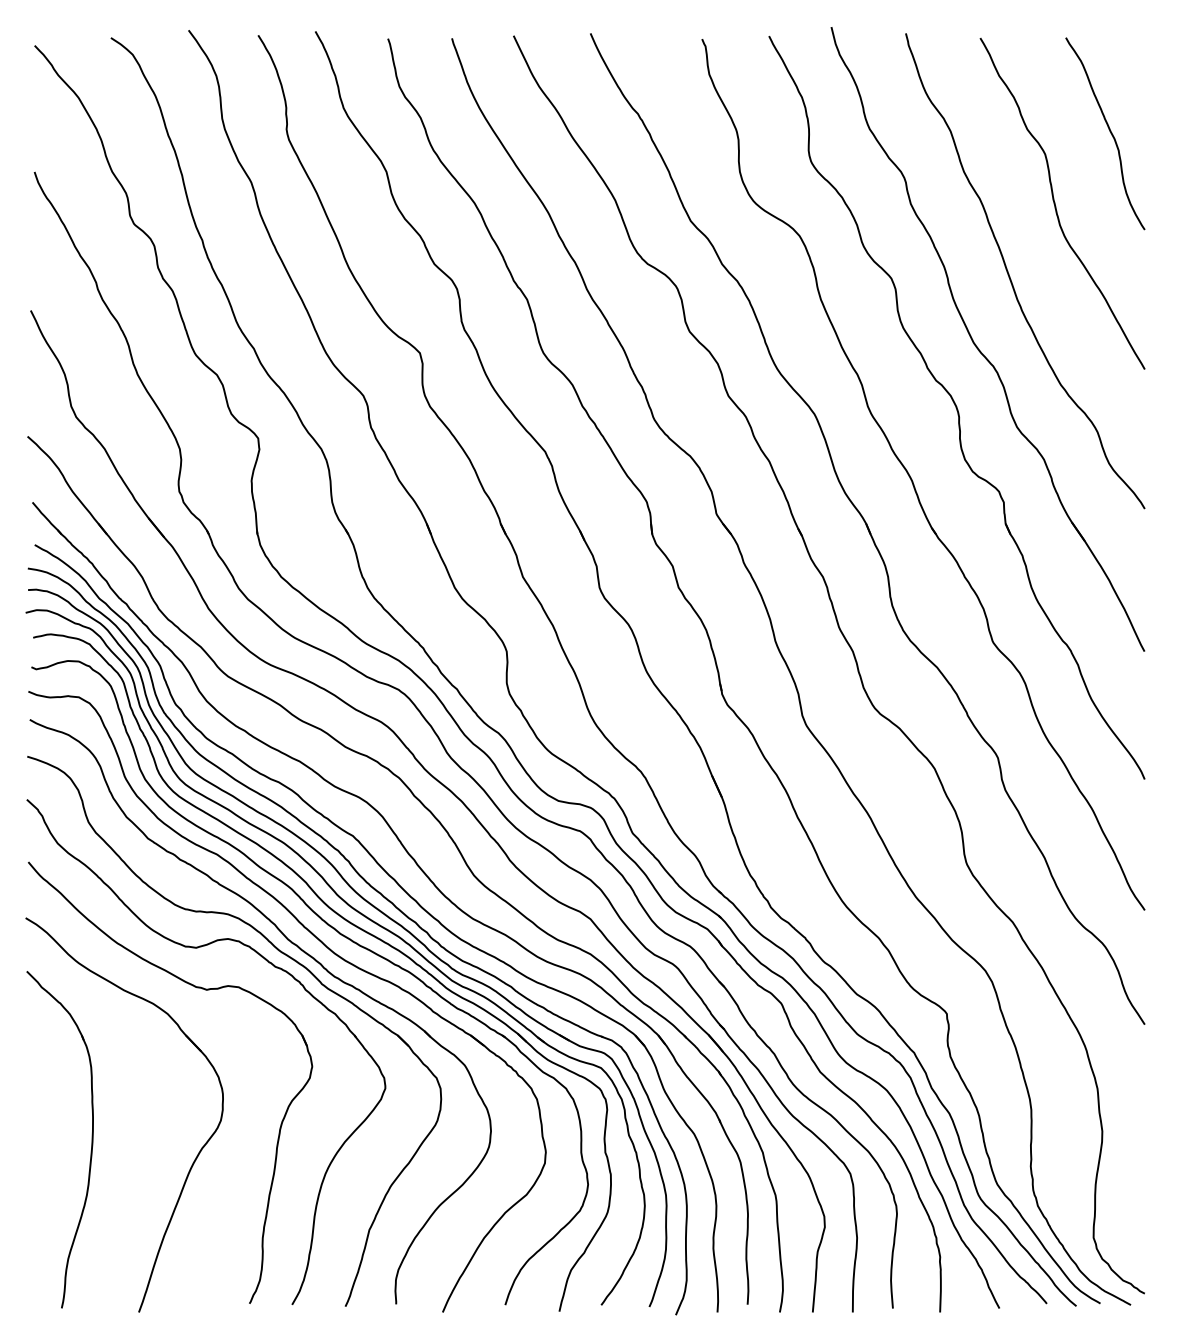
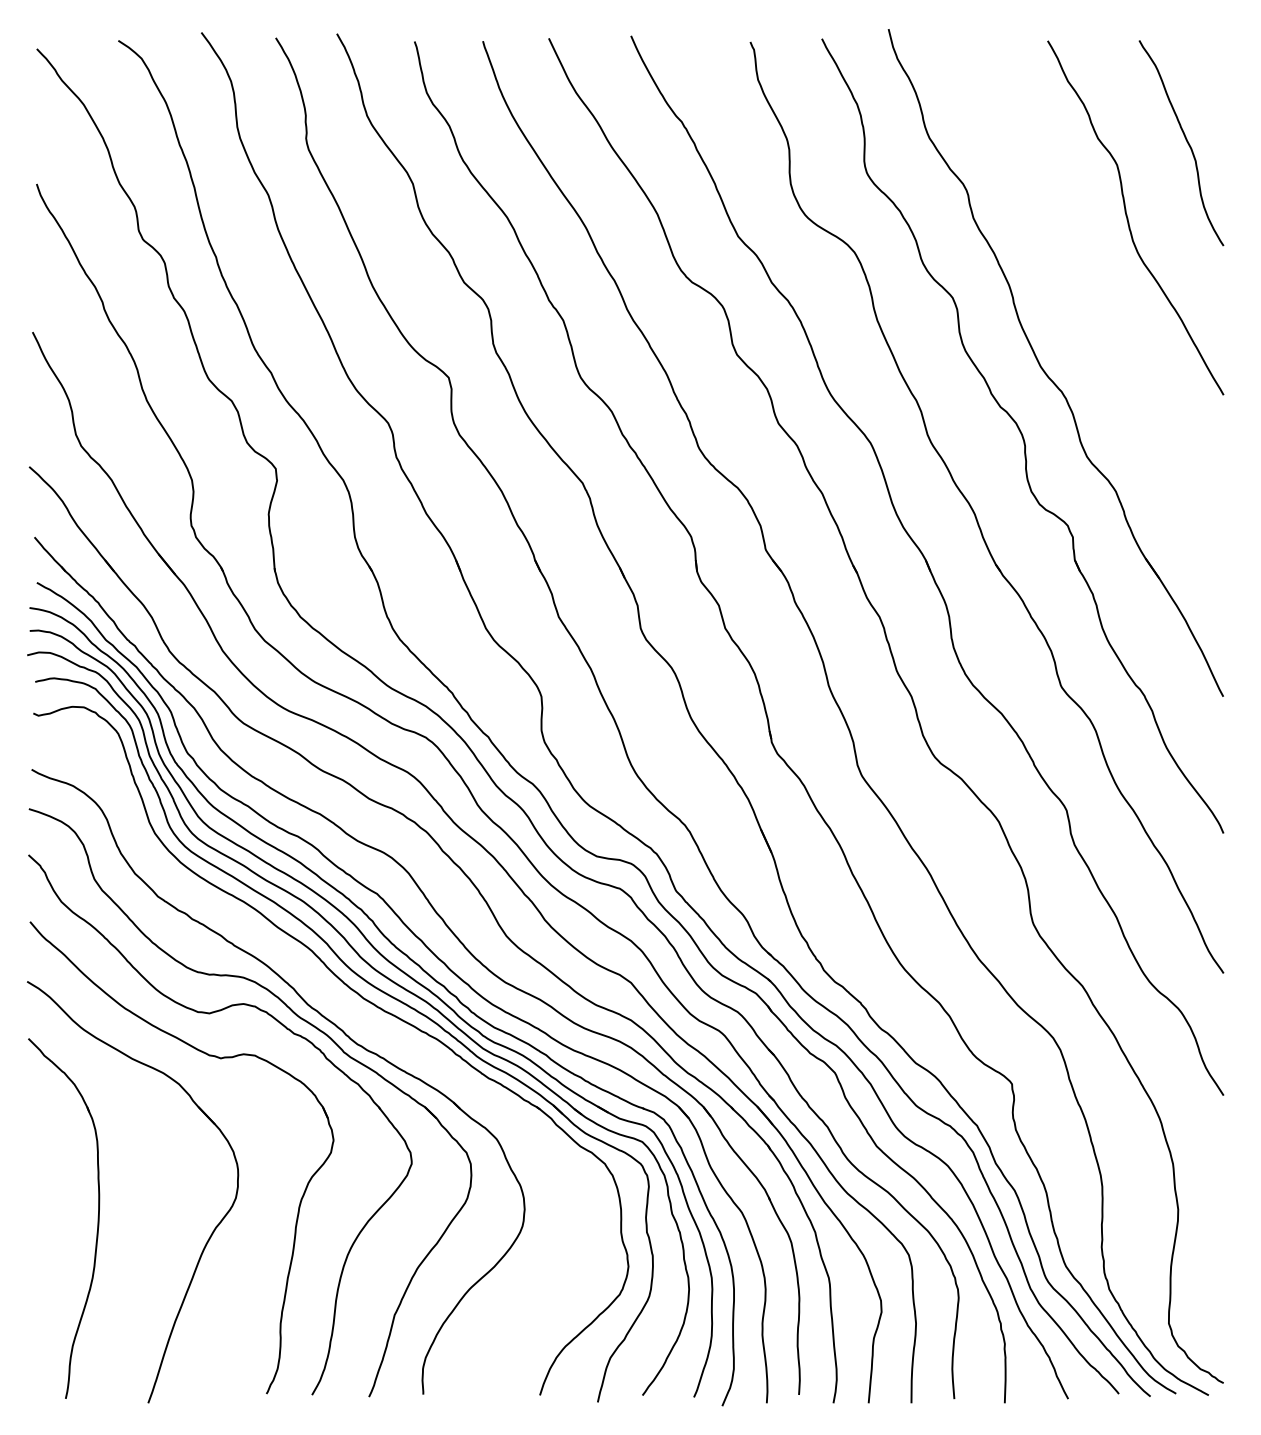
curve: (1009, 275) -> (1079, 294), removed
part: (327, 948) -> (349, 1014), removed

